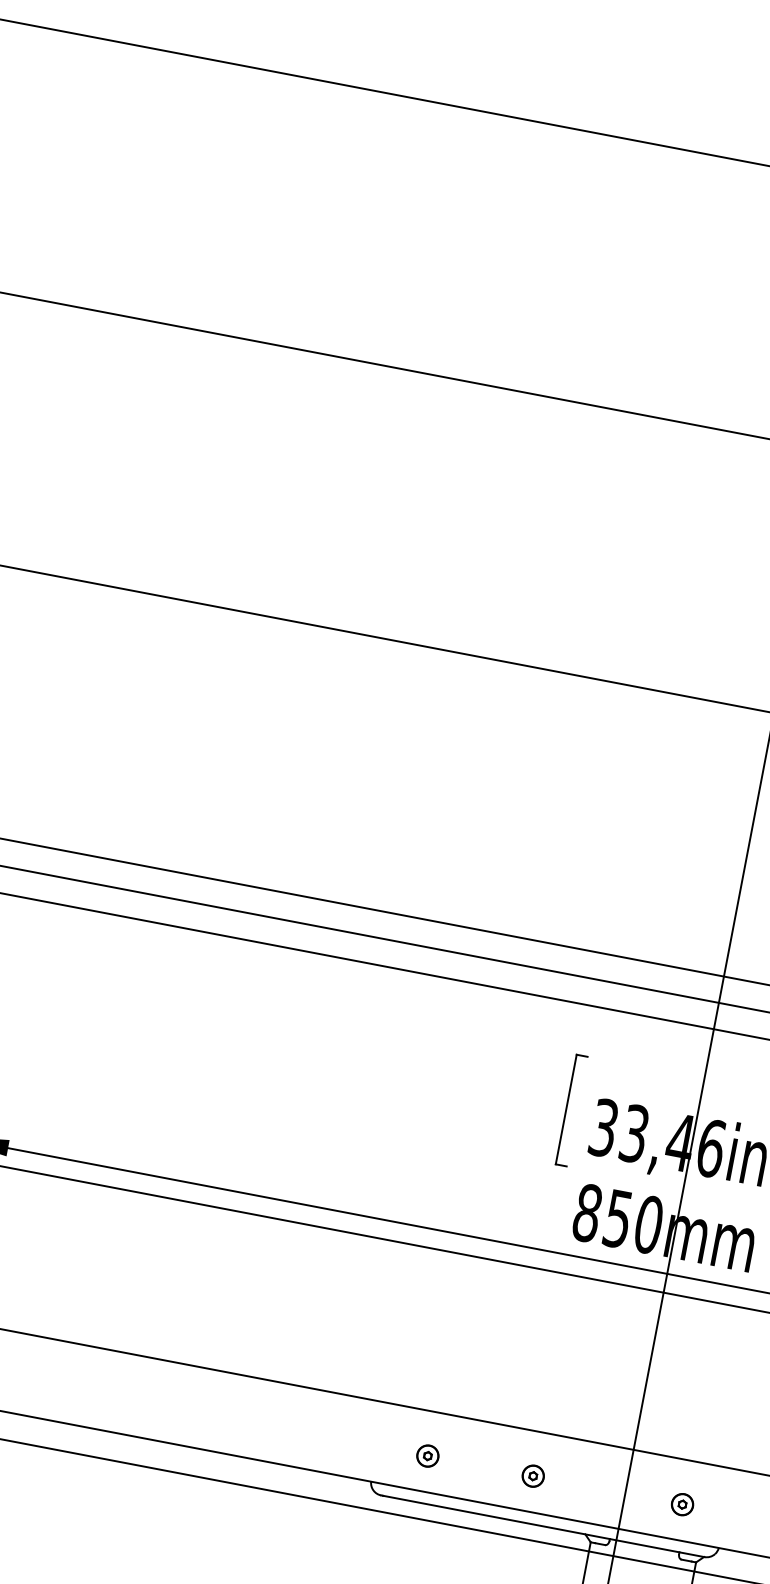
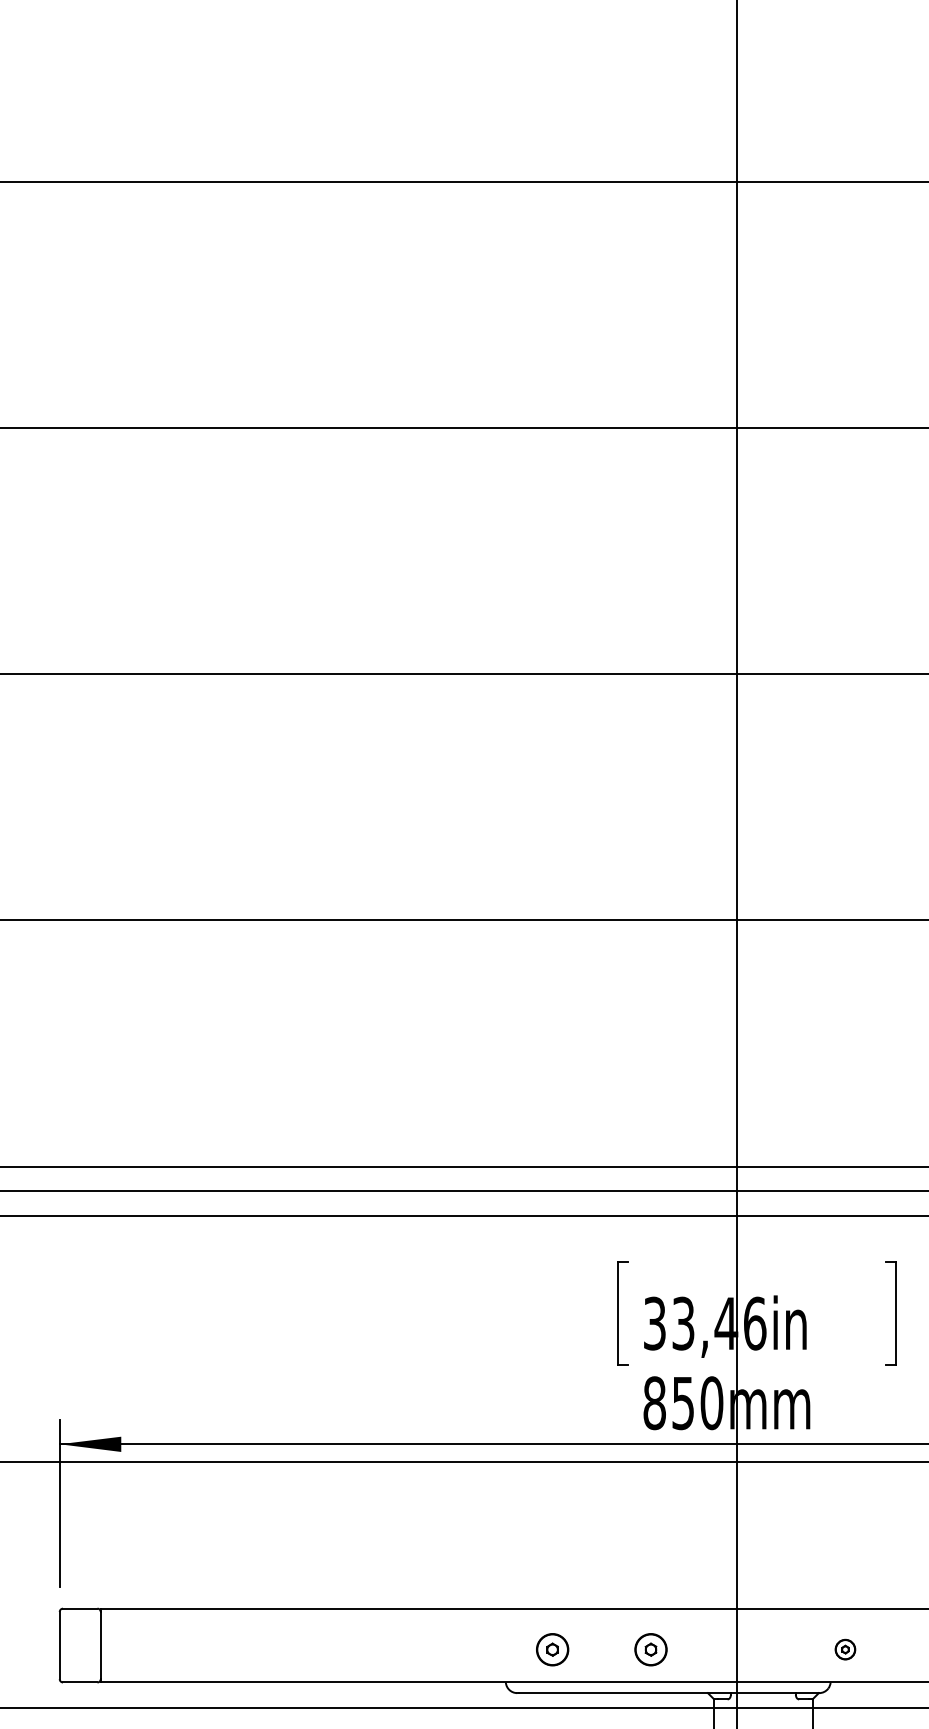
part: (427, 1455) -> (552, 1649), size x1.6
part: (532, 1475) -> (650, 1649), size x1.6
part: (682, 1504) -> (845, 1649), moved

